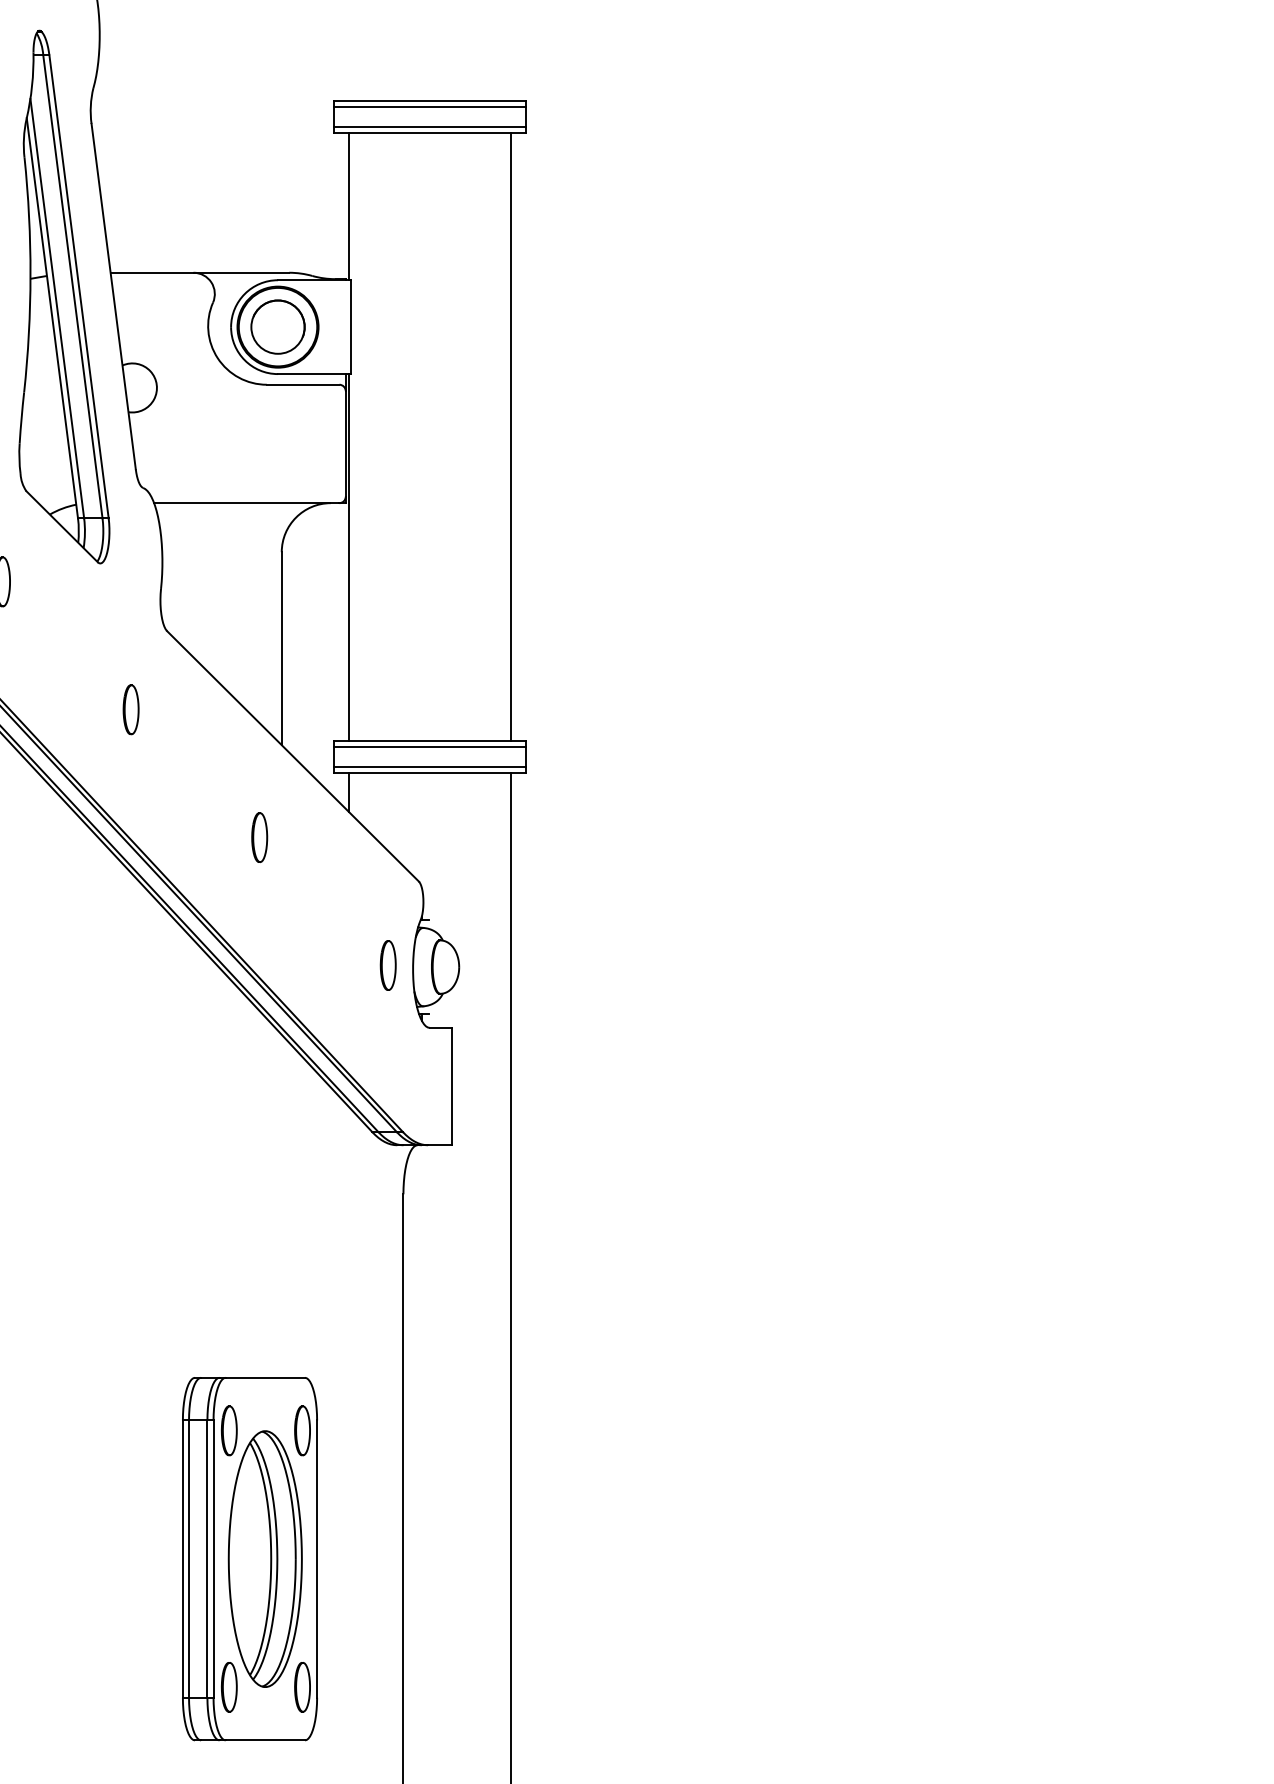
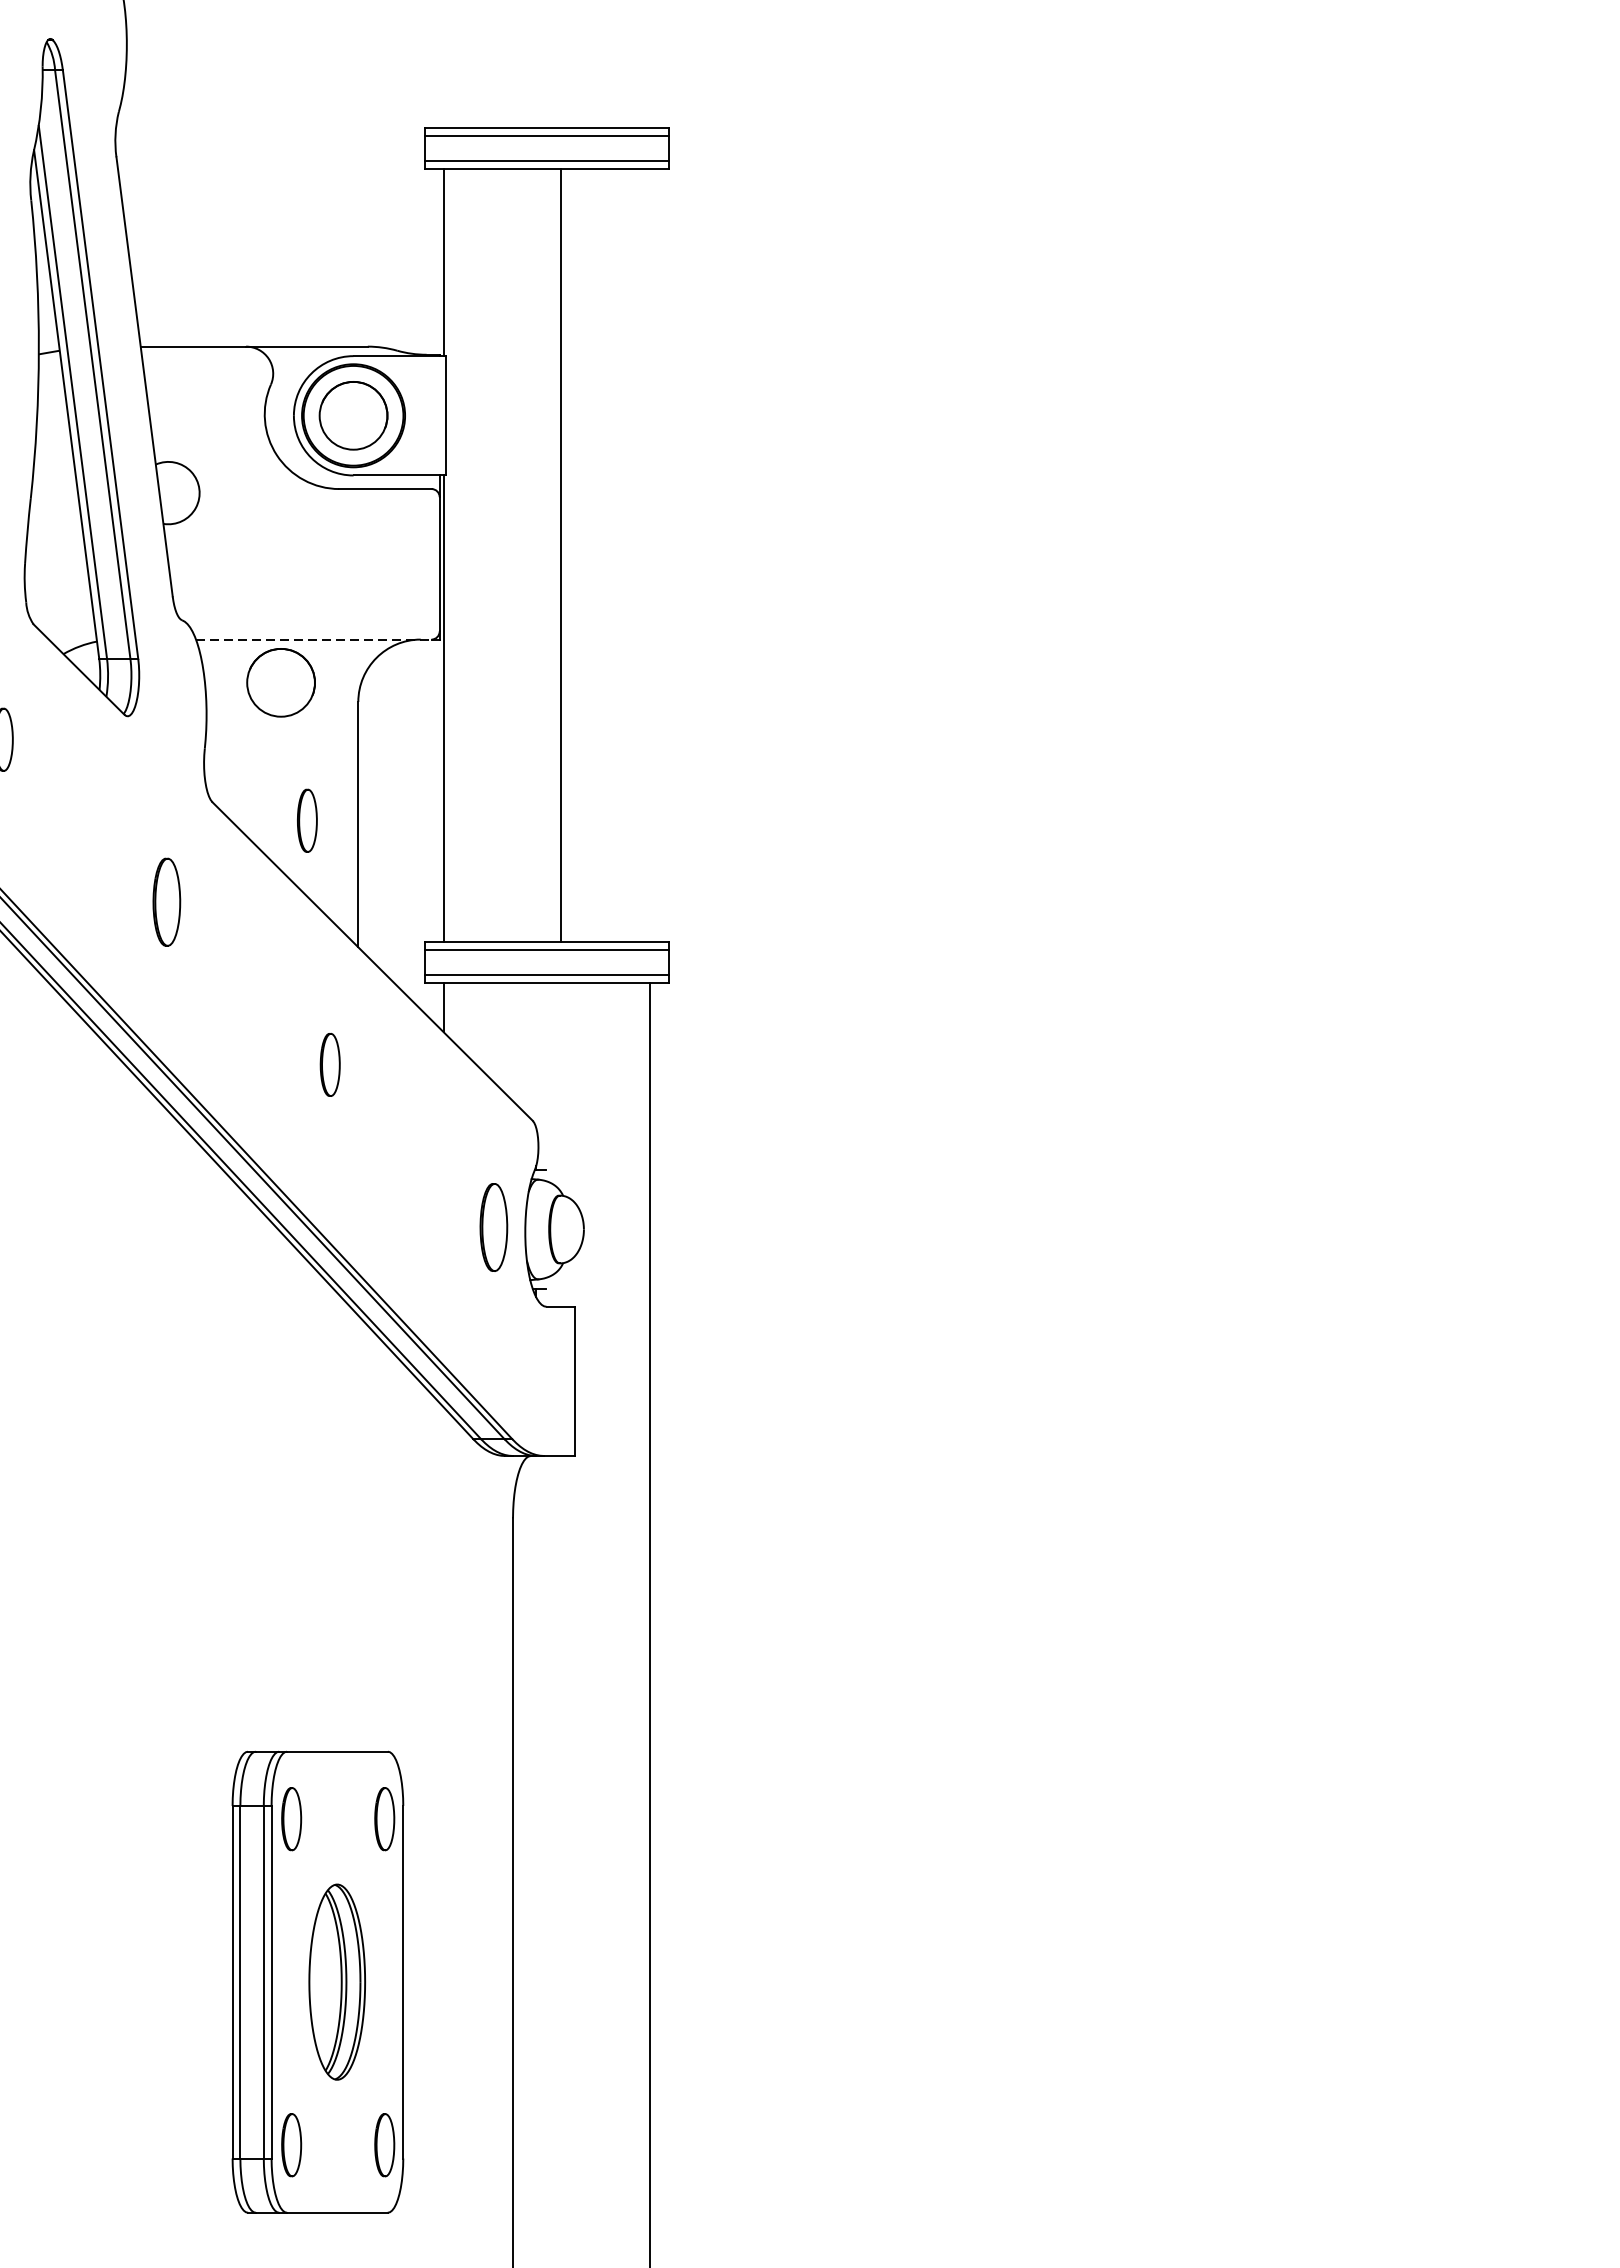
line: (511, 437) -> (561, 556), moved
line: (246, 503) -> (313, 640), solid -> dashed
circle: (220, 536) -> (280, 681), added
part: (241, 645) -> (307, 820), added
part: (130, 709) -> (165, 901), size x1.4
part: (387, 965) -> (492, 1227), size x1.4
part: (264, 1558) -> (336, 1981), size x0.6

